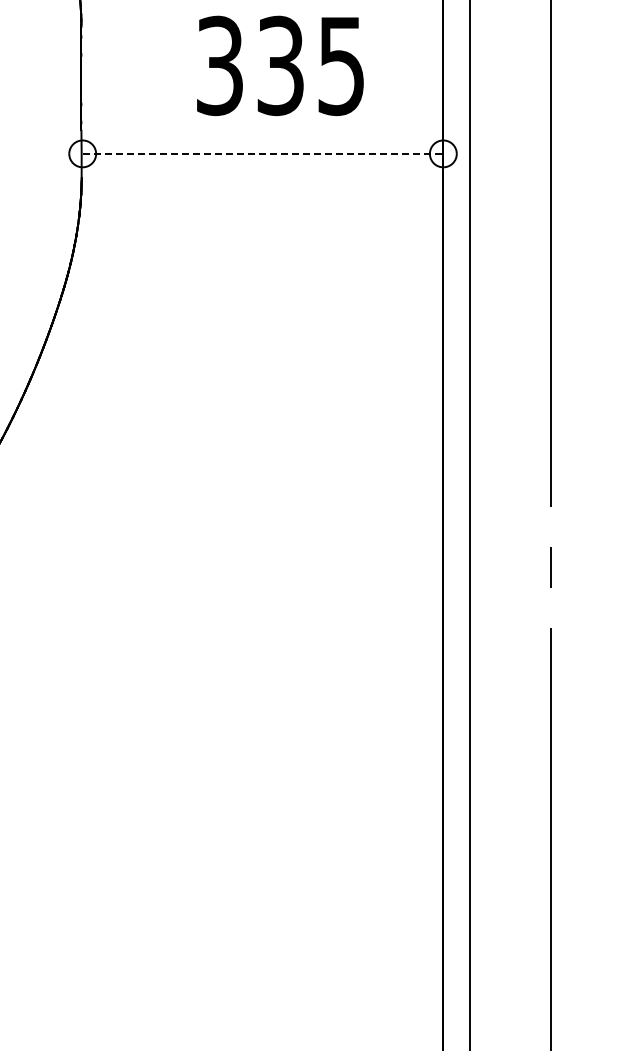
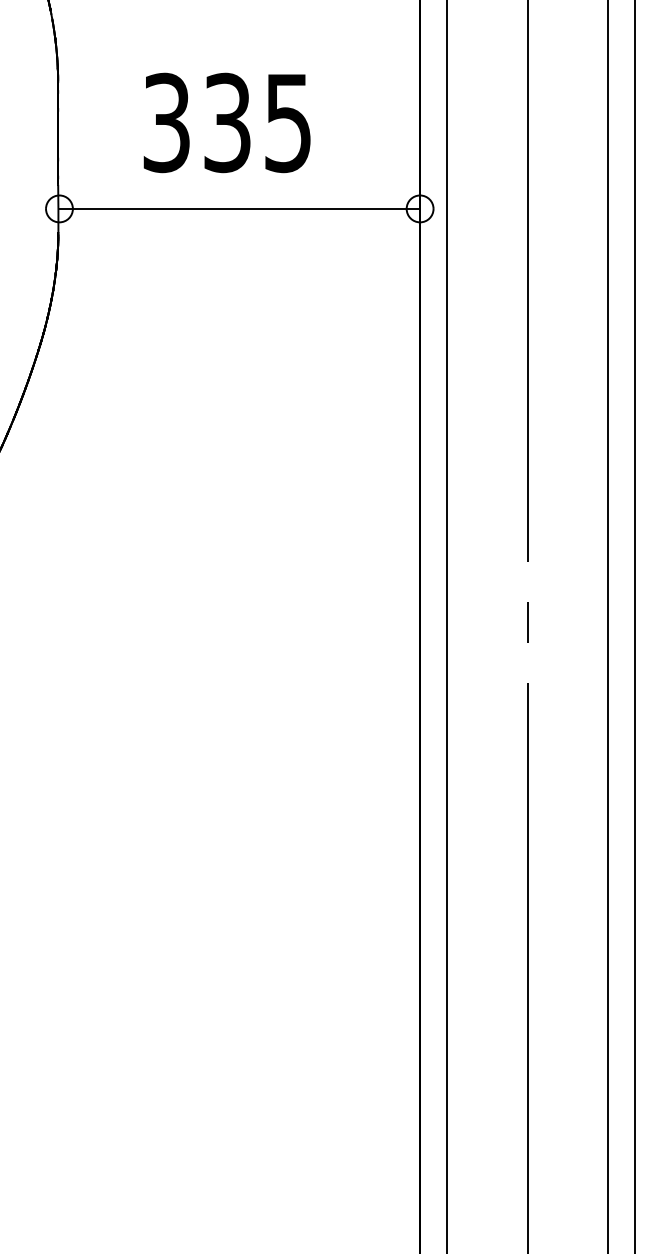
text: (279, 65) -> (226, 122), moved
line: (263, 153) -> (240, 208), dashed -> solid

